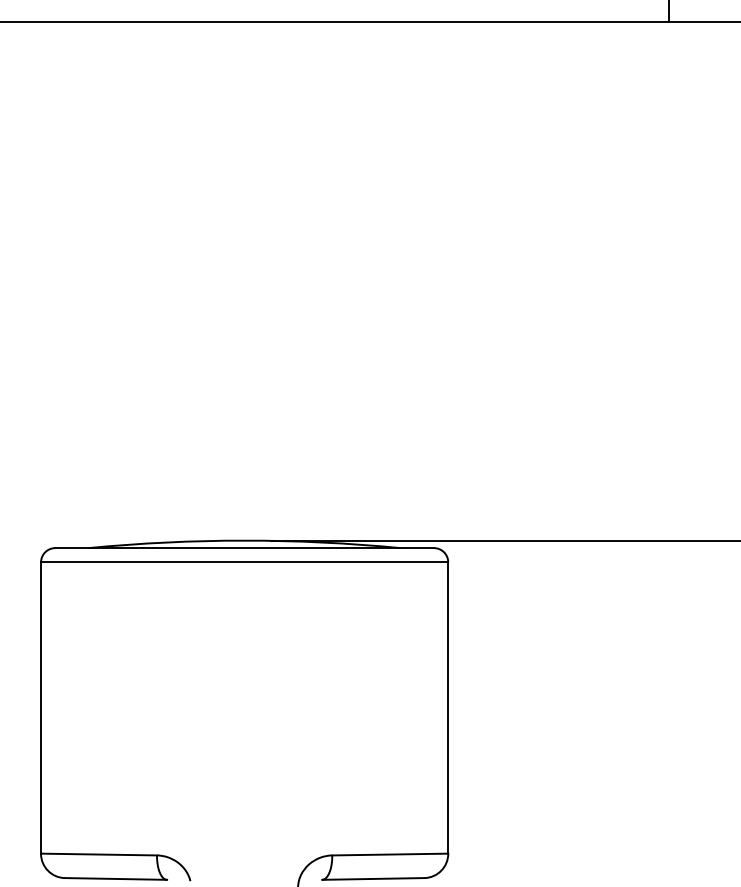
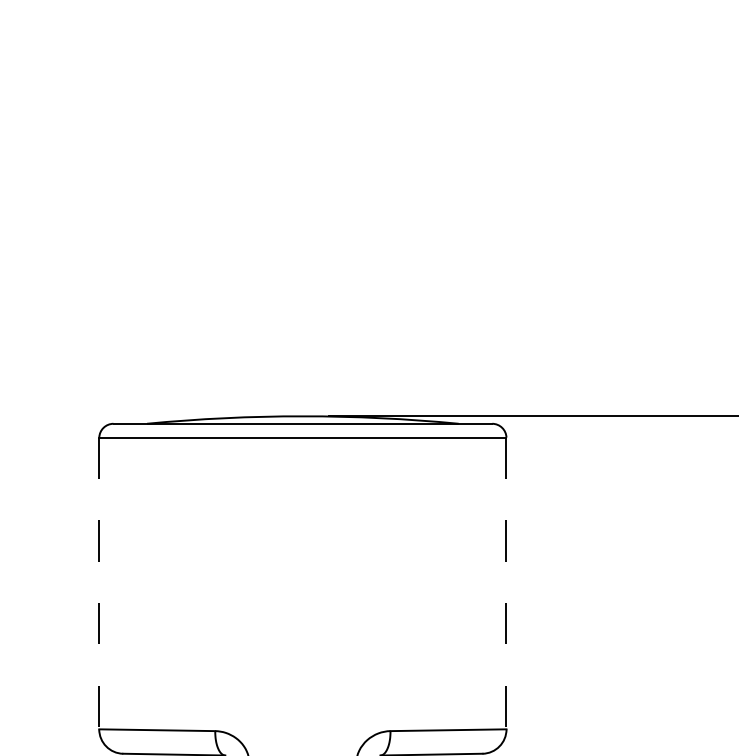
line: (41, 707) -> (99, 583), solid -> dashed
line: (448, 707) -> (506, 583), solid -> dashed

